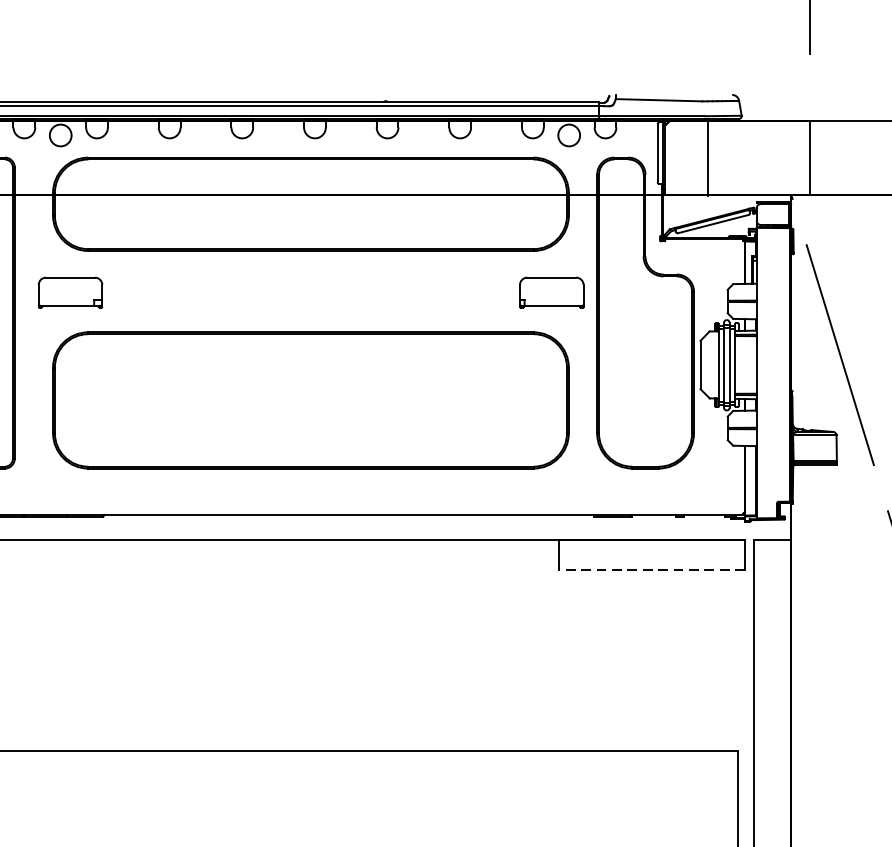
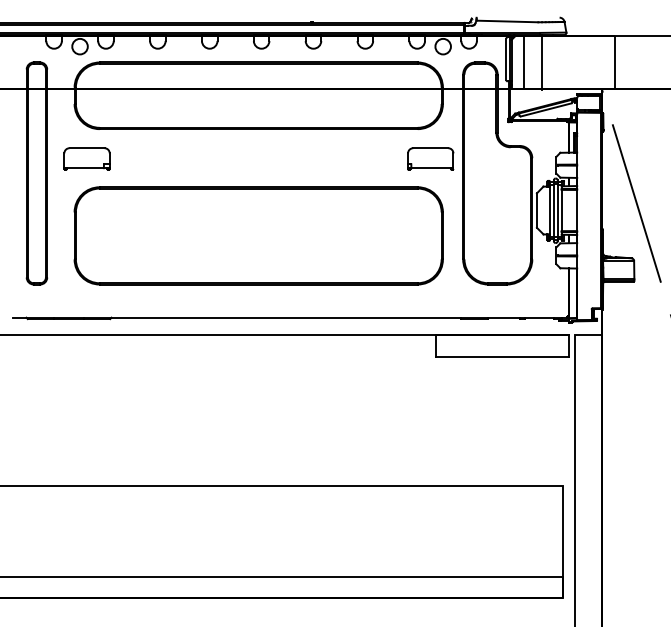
line: (681, 157) -> (523, 62), added
line: (650, 569) -> (501, 356), dashed -> solid

